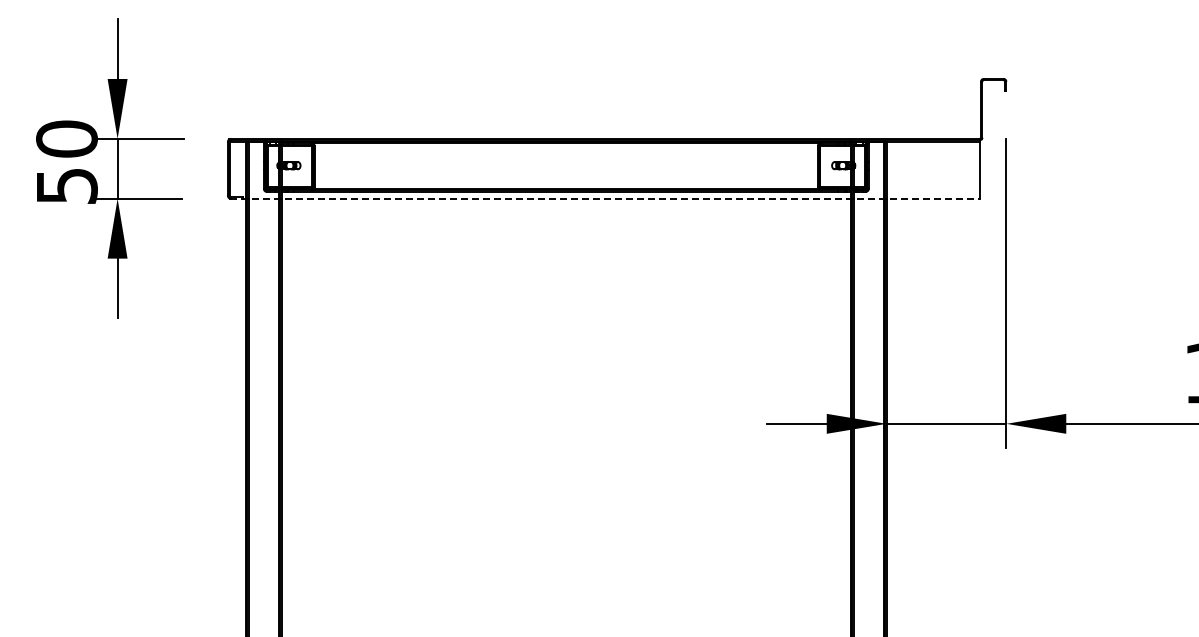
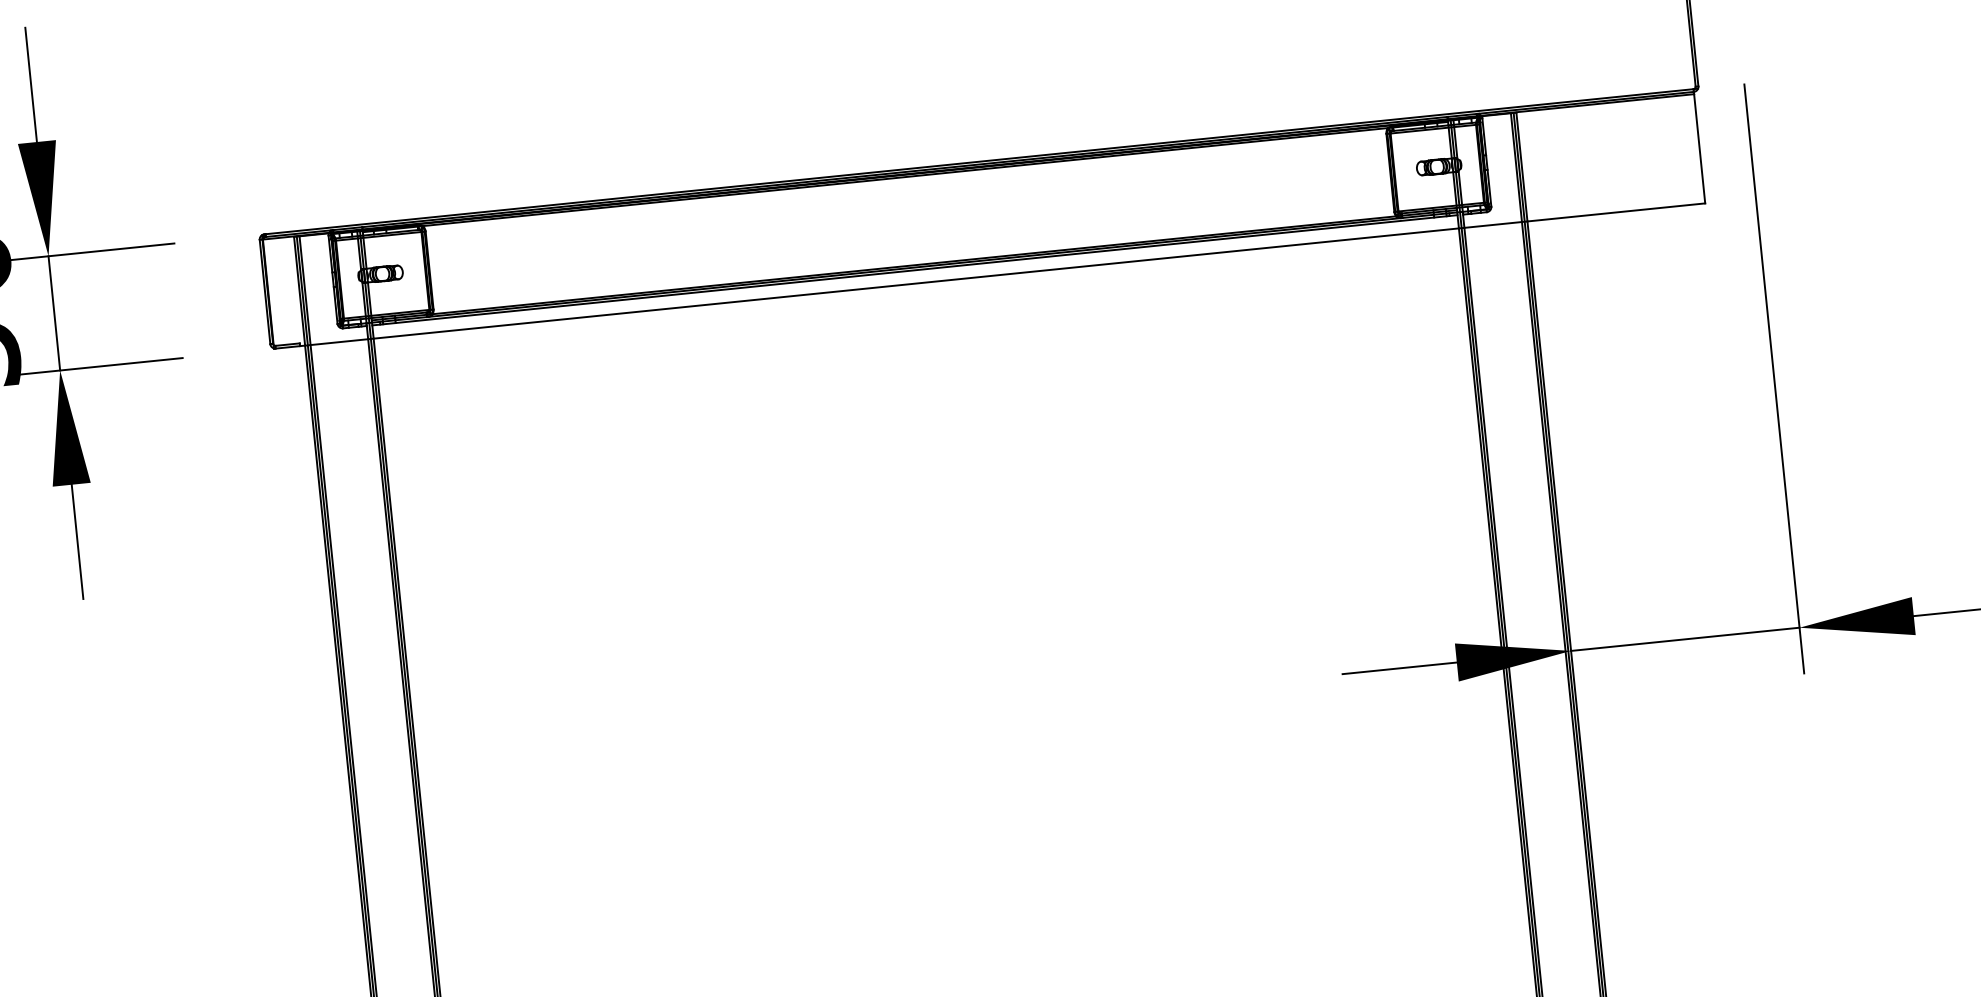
line: (605, 198) -> (990, 275), dashed -> solid

